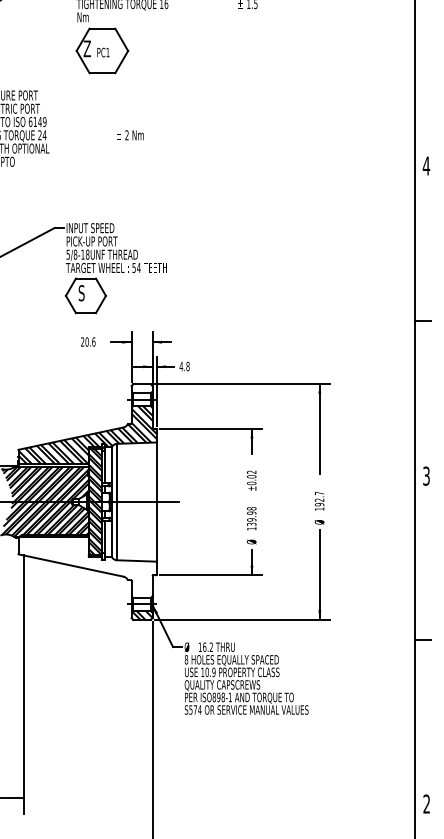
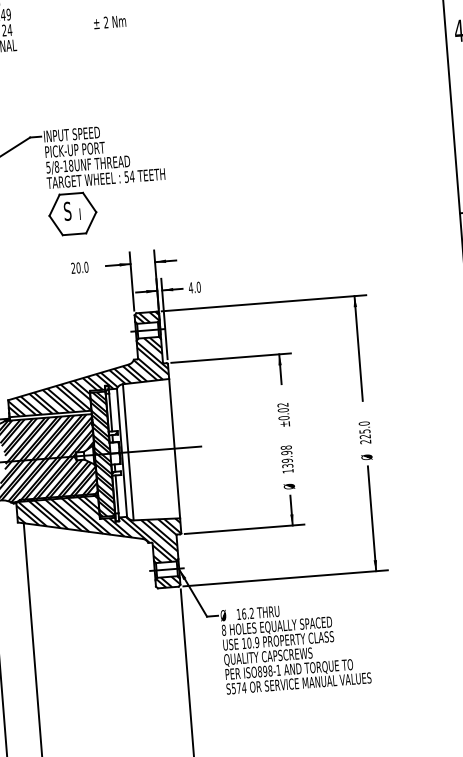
text: (93, 341) -> (85, 266), 20.6 -> 20.0
text: (187, 366) -> (198, 287), 4.8 -> 4.0
hatch: (141, 388) -> (146, 317), added
text: (319, 500) -> (364, 431), 192.7 -> 225.0
hatch: (87, 566) -> (99, 530), added

